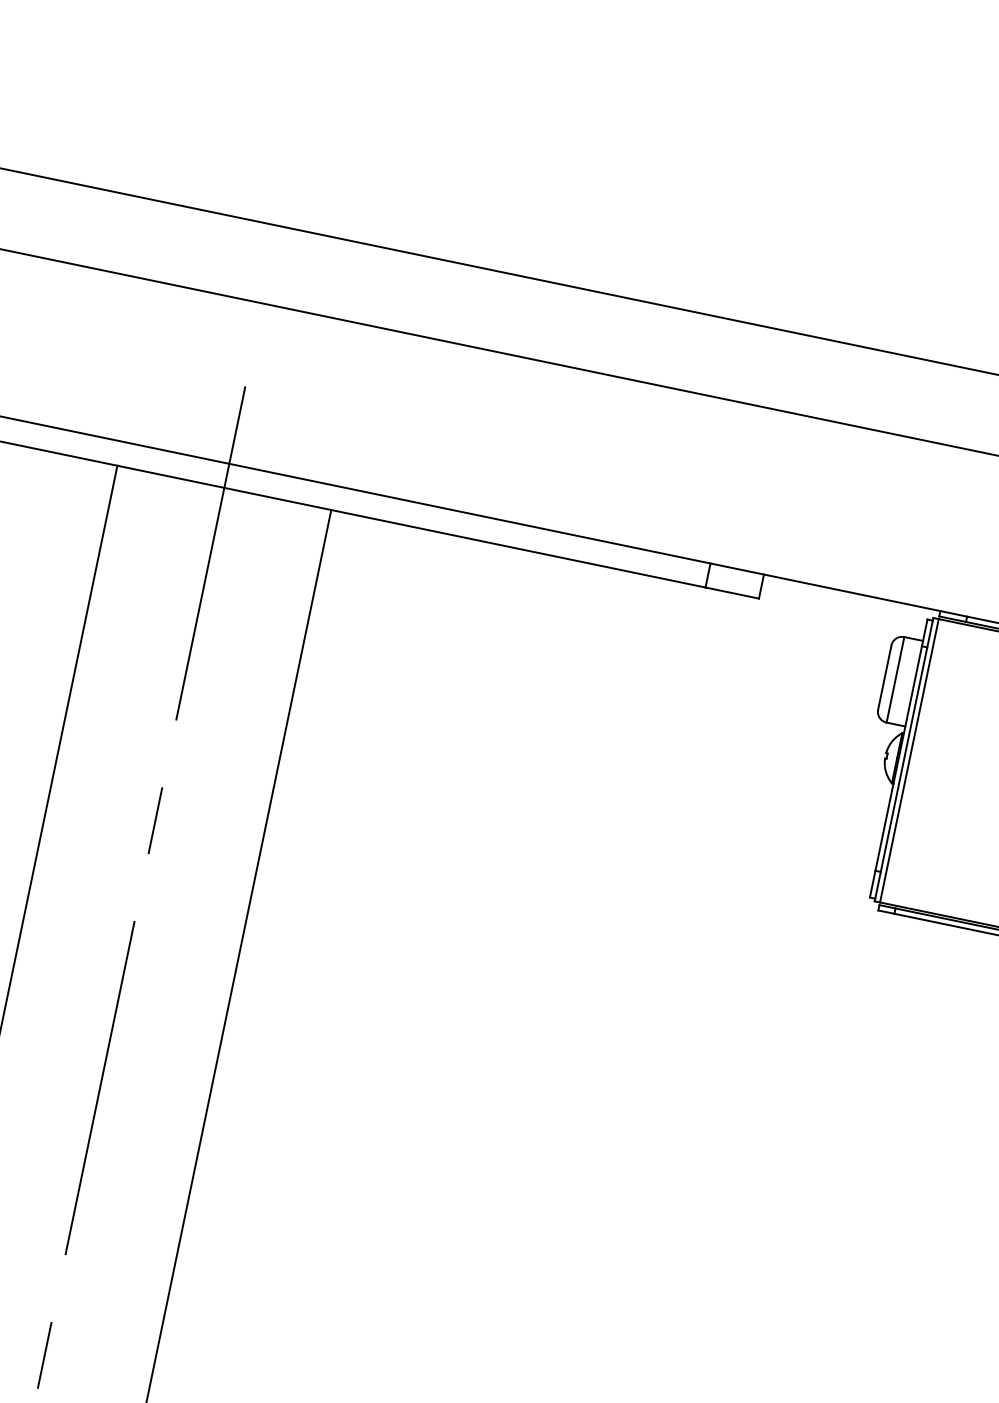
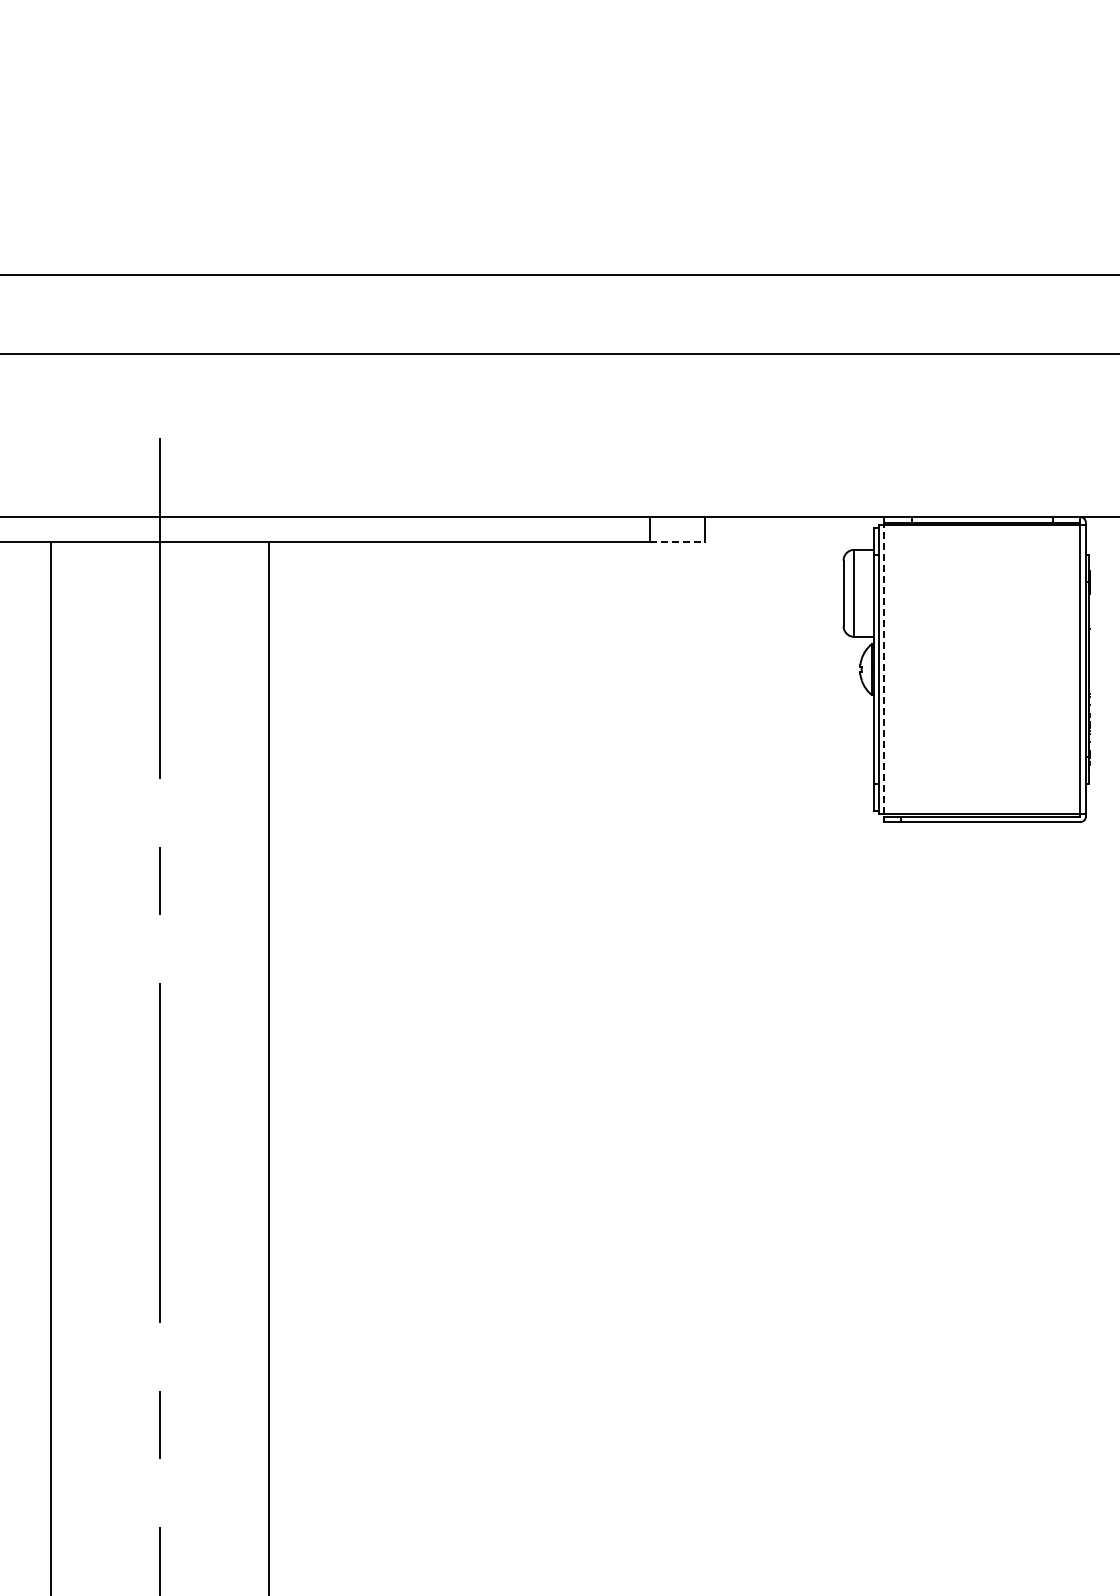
line: (732, 592) -> (677, 541), solid -> dashed
line: (909, 760) -> (884, 669), solid -> dashed

